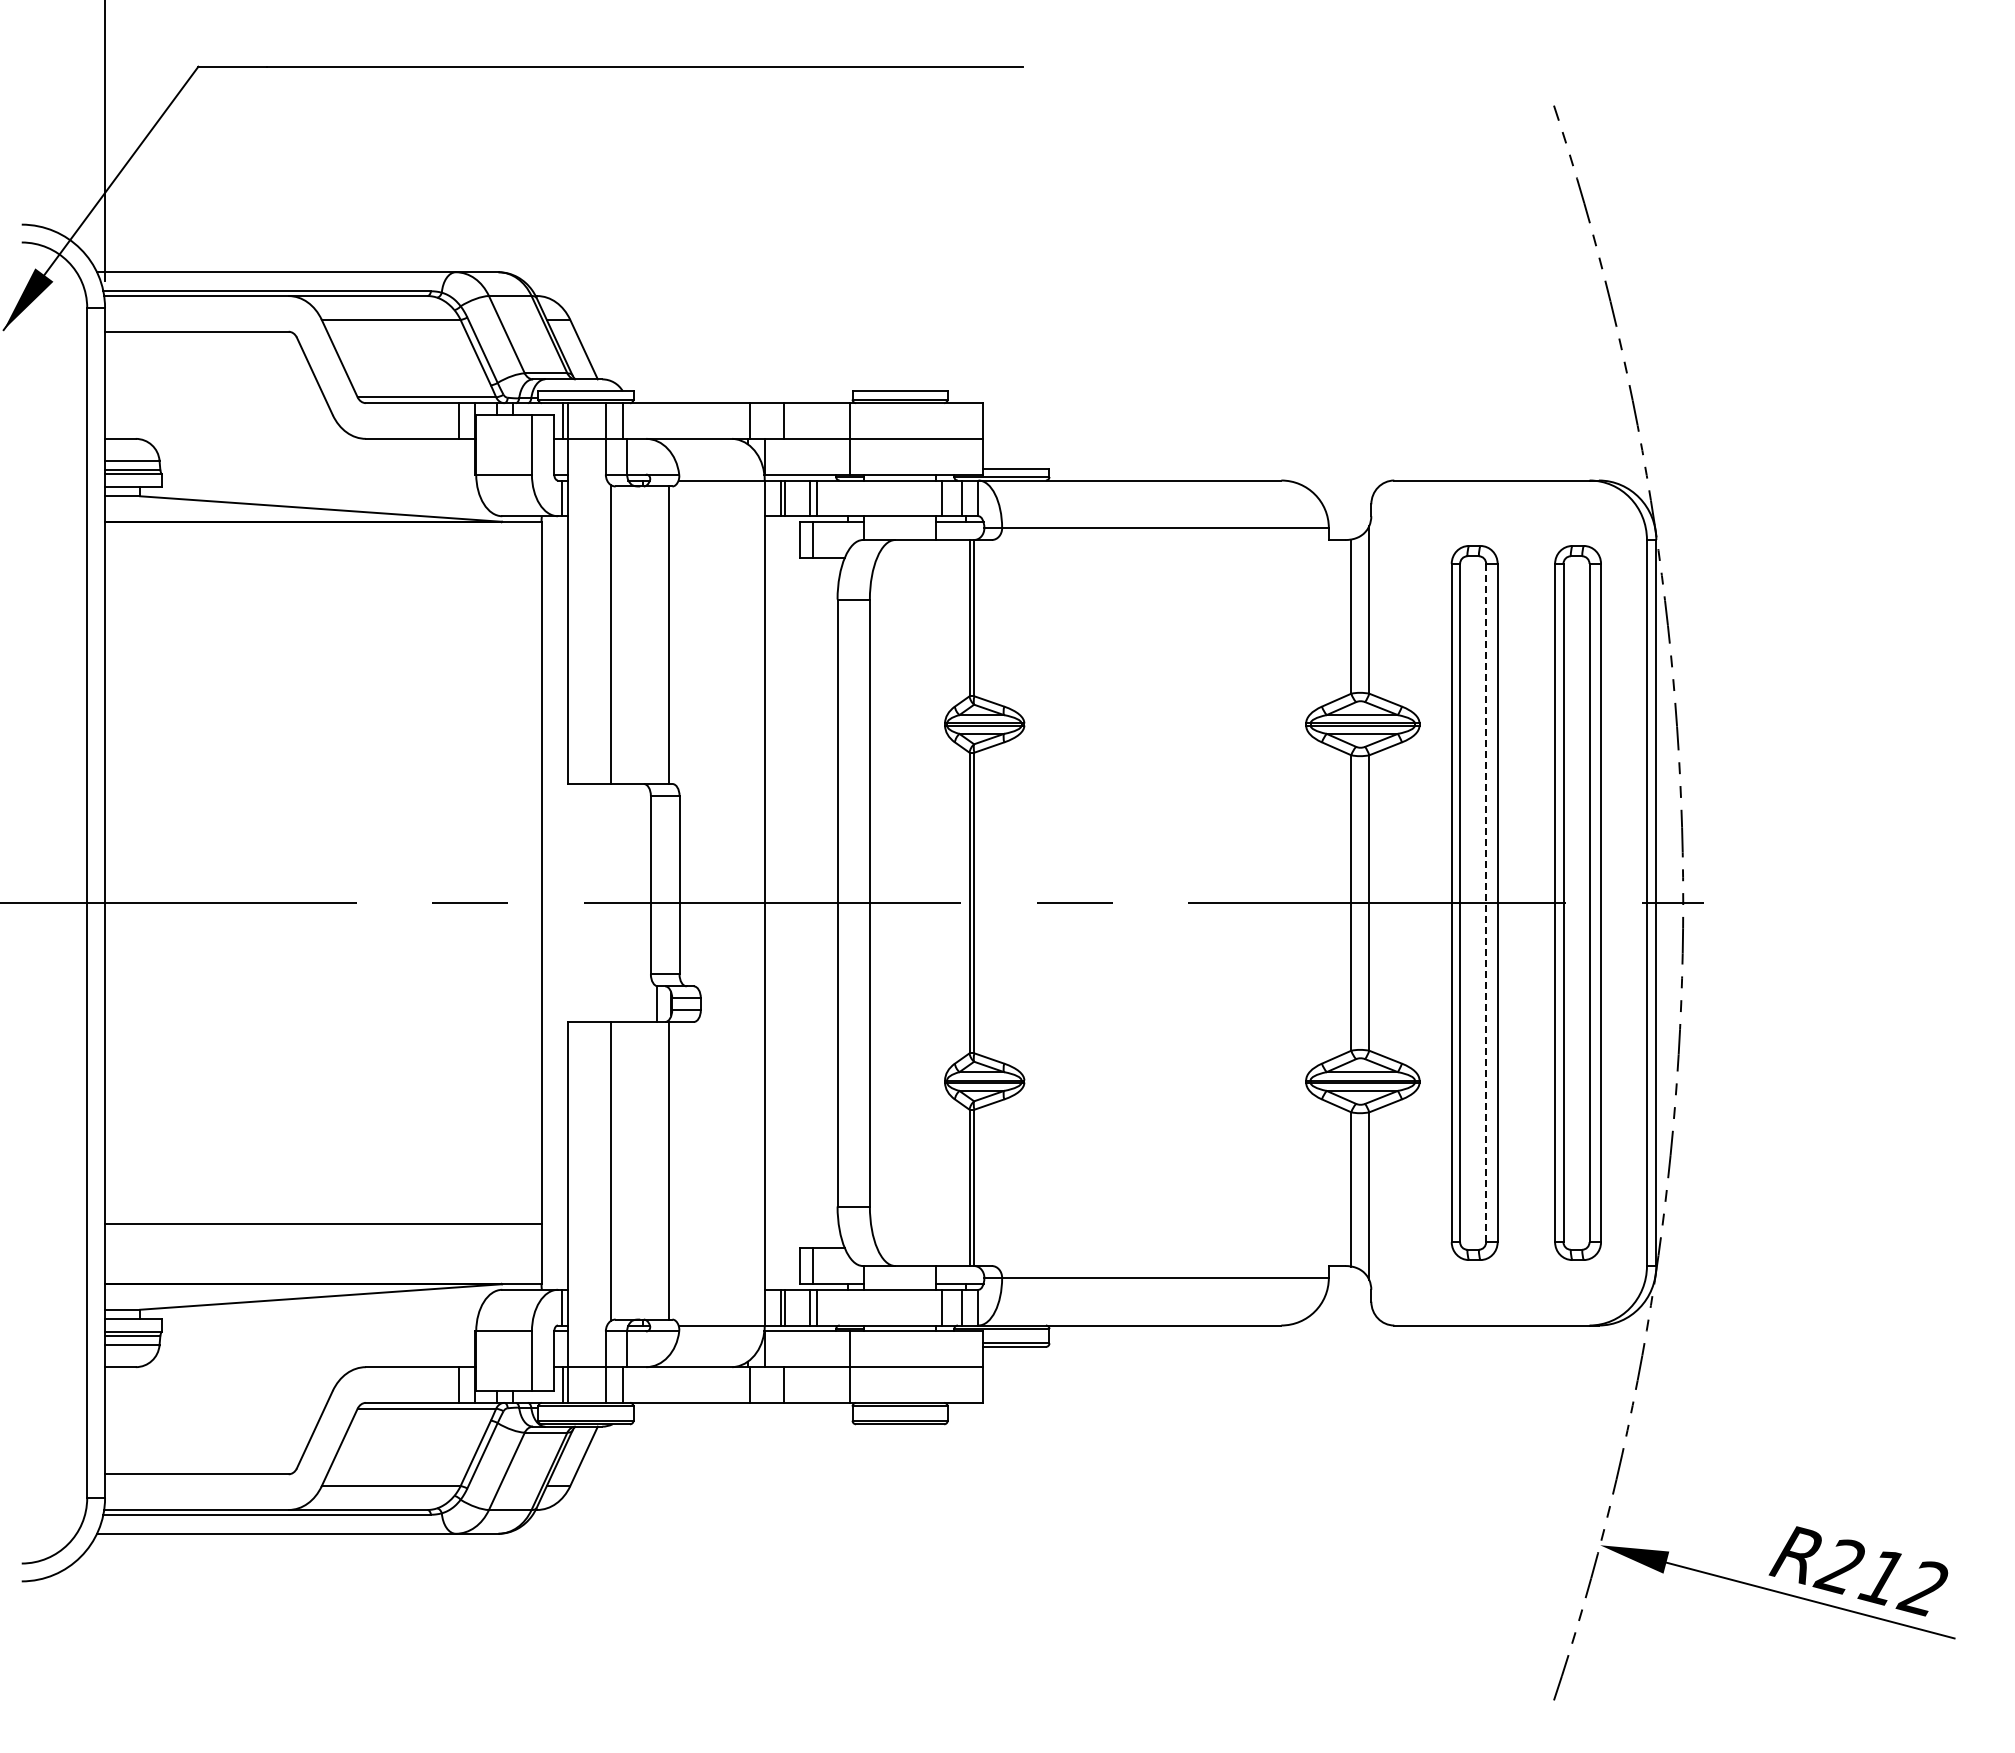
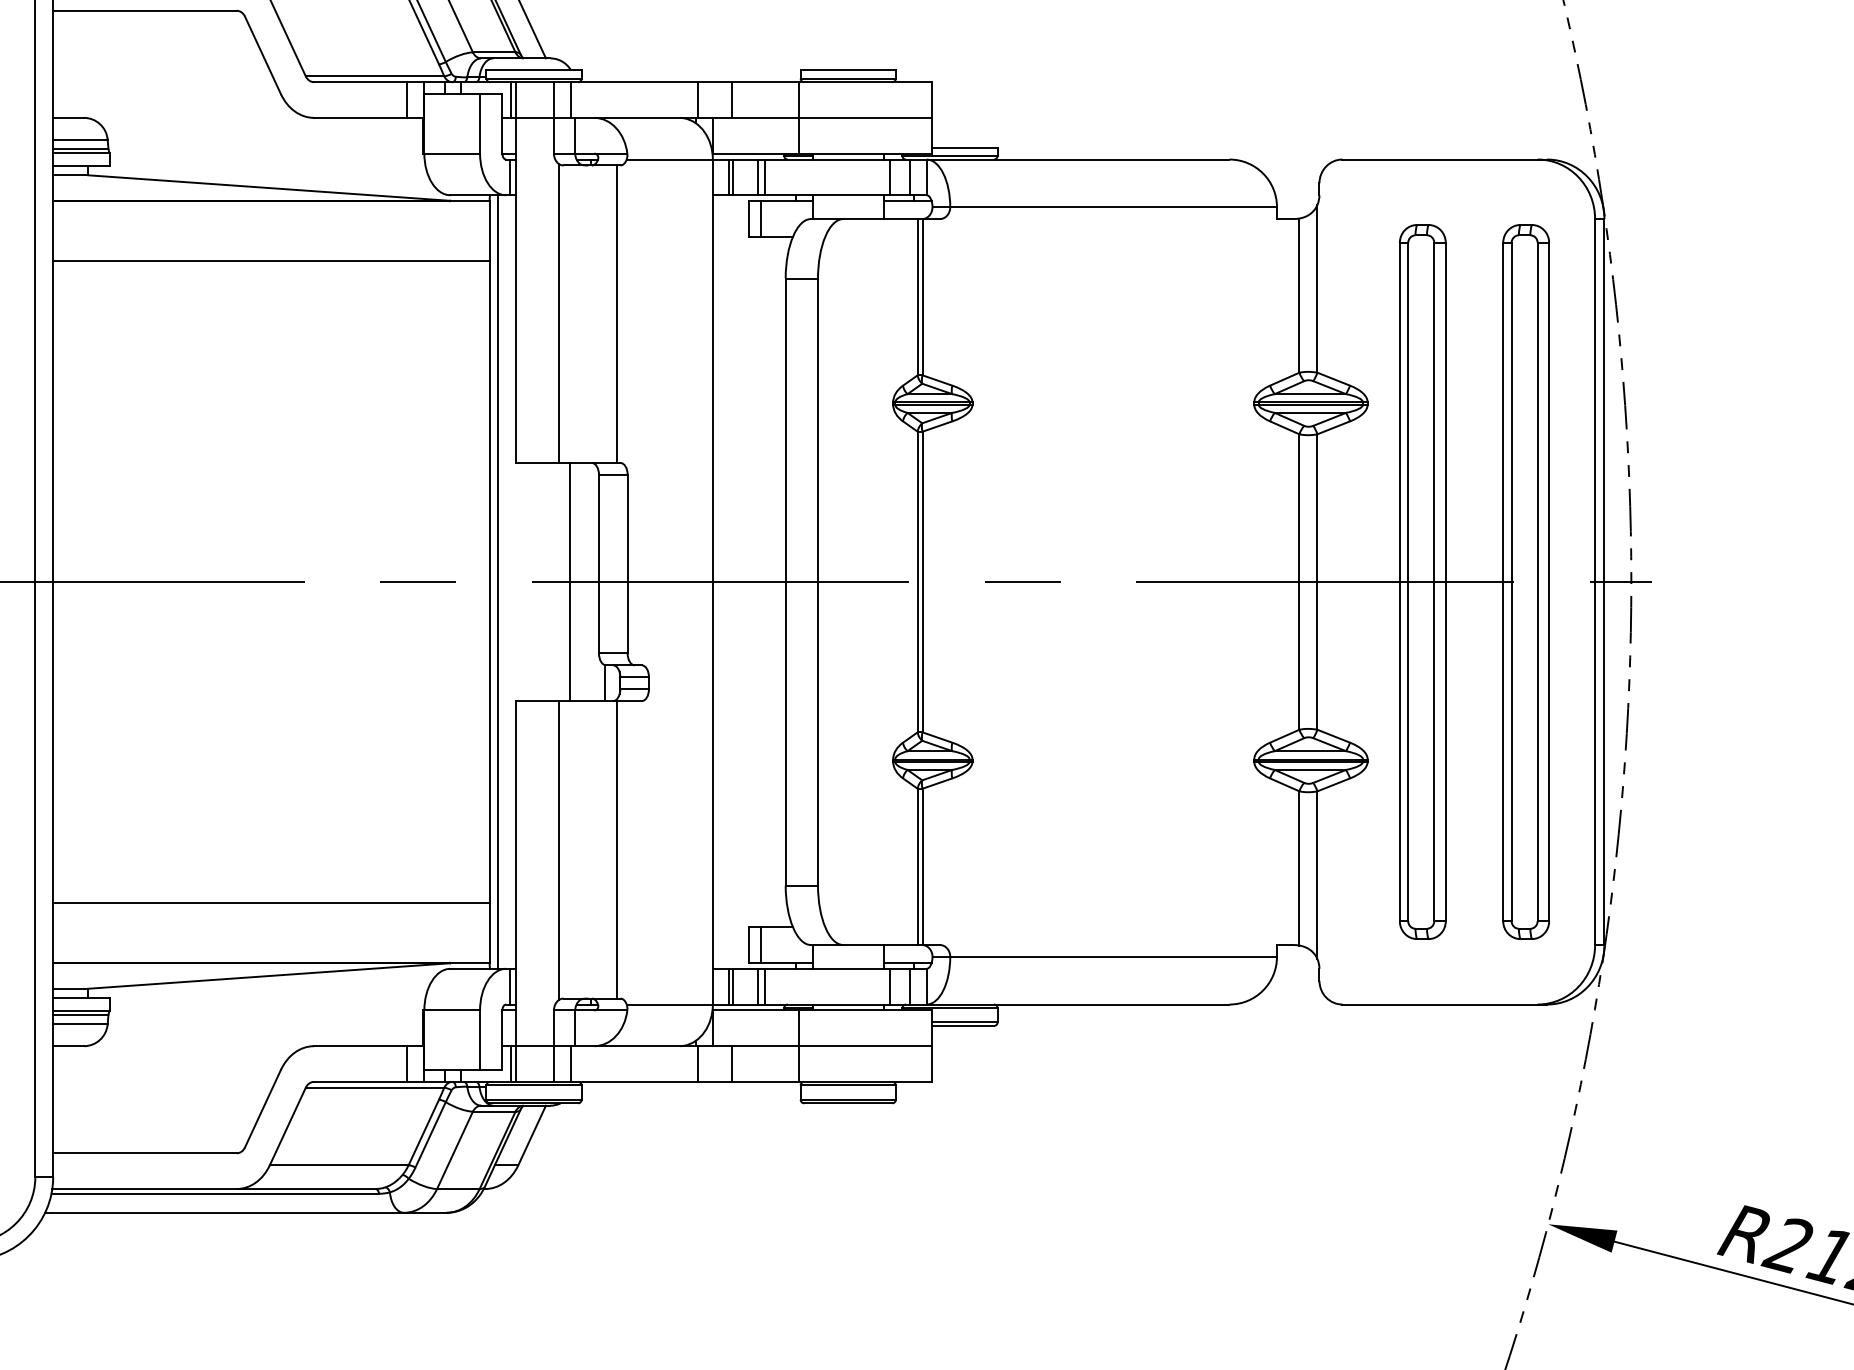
line: (323, 581) -> (271, 260), added
line: (550, 902) -> (498, 581), added
line: (621, 903) -> (569, 582), added
line: (1486, 903) -> (1434, 582), dashed -> solid

